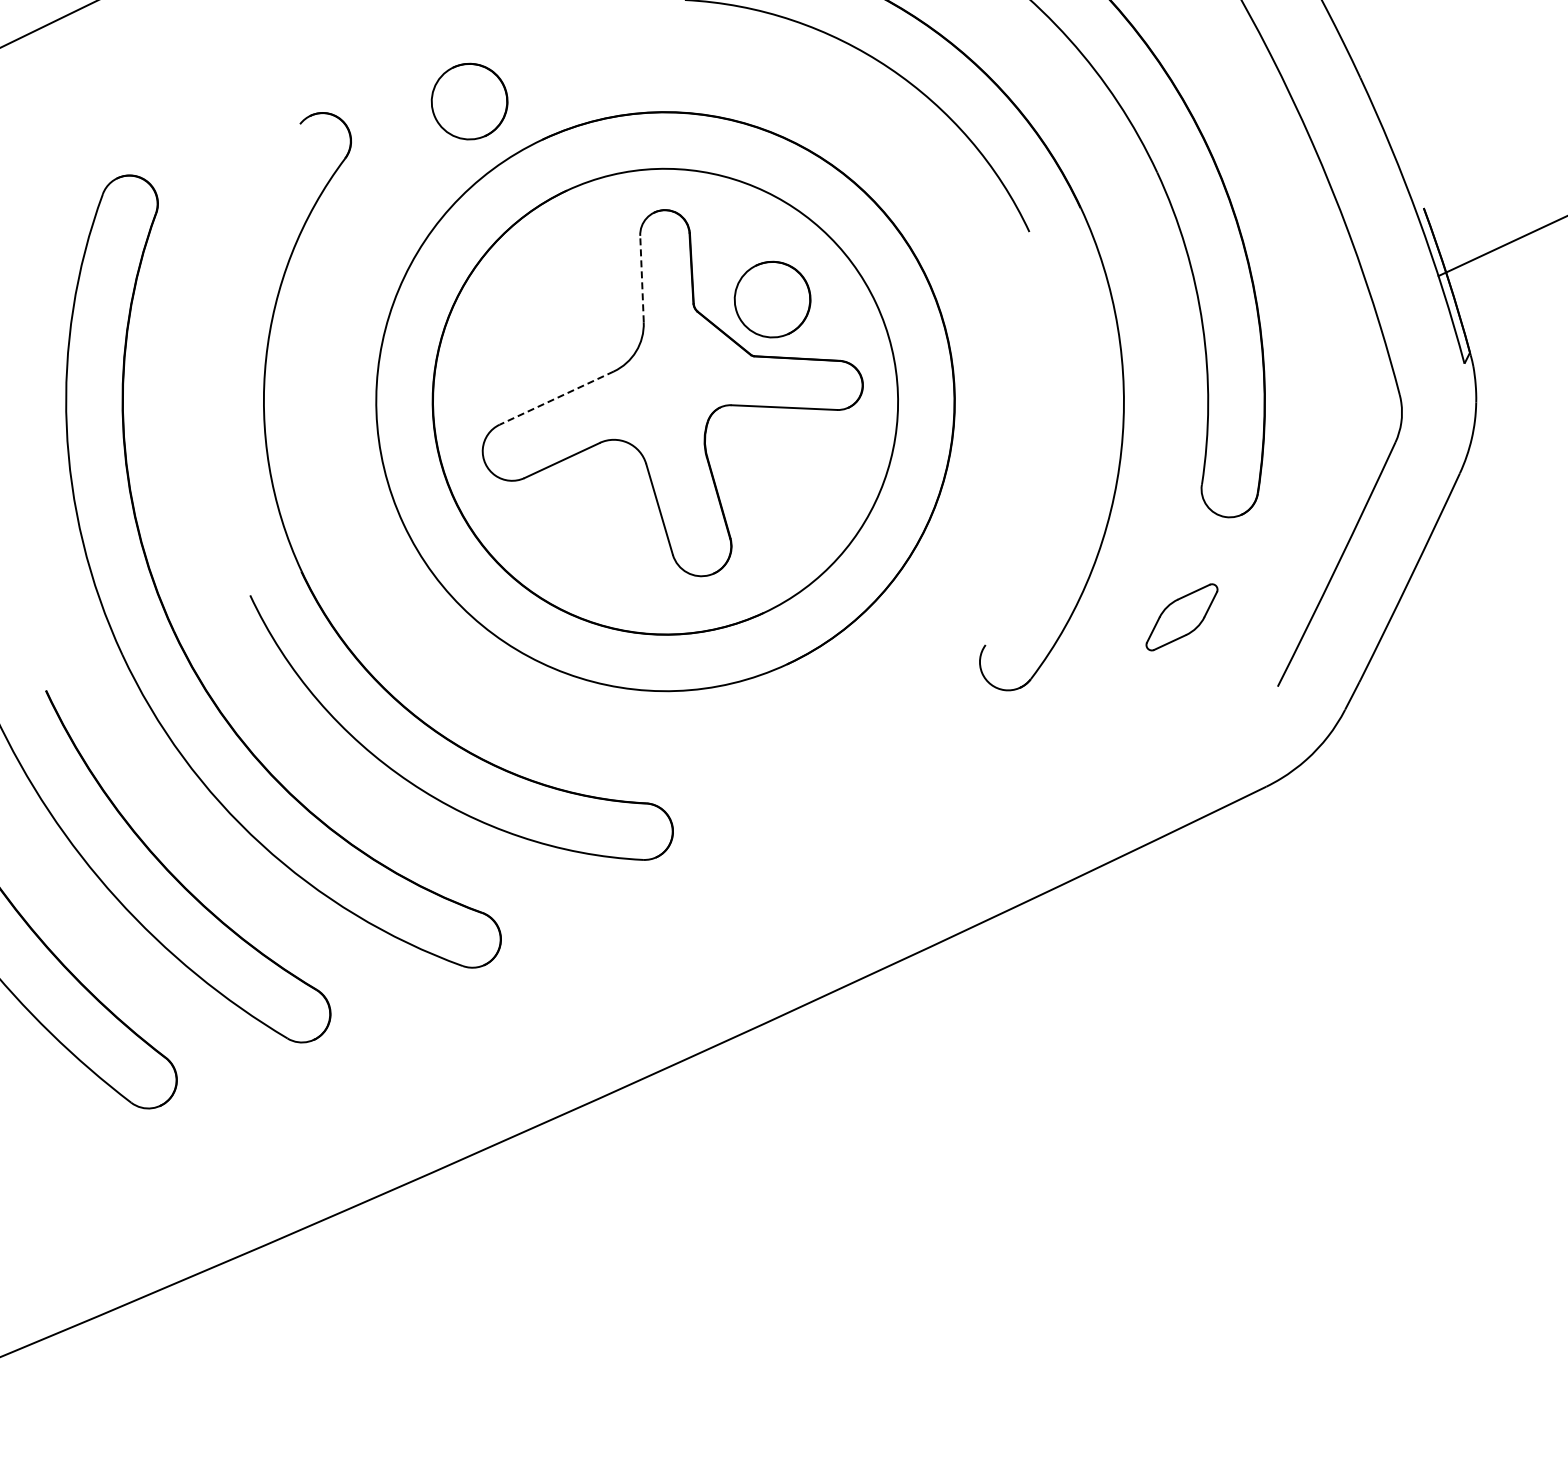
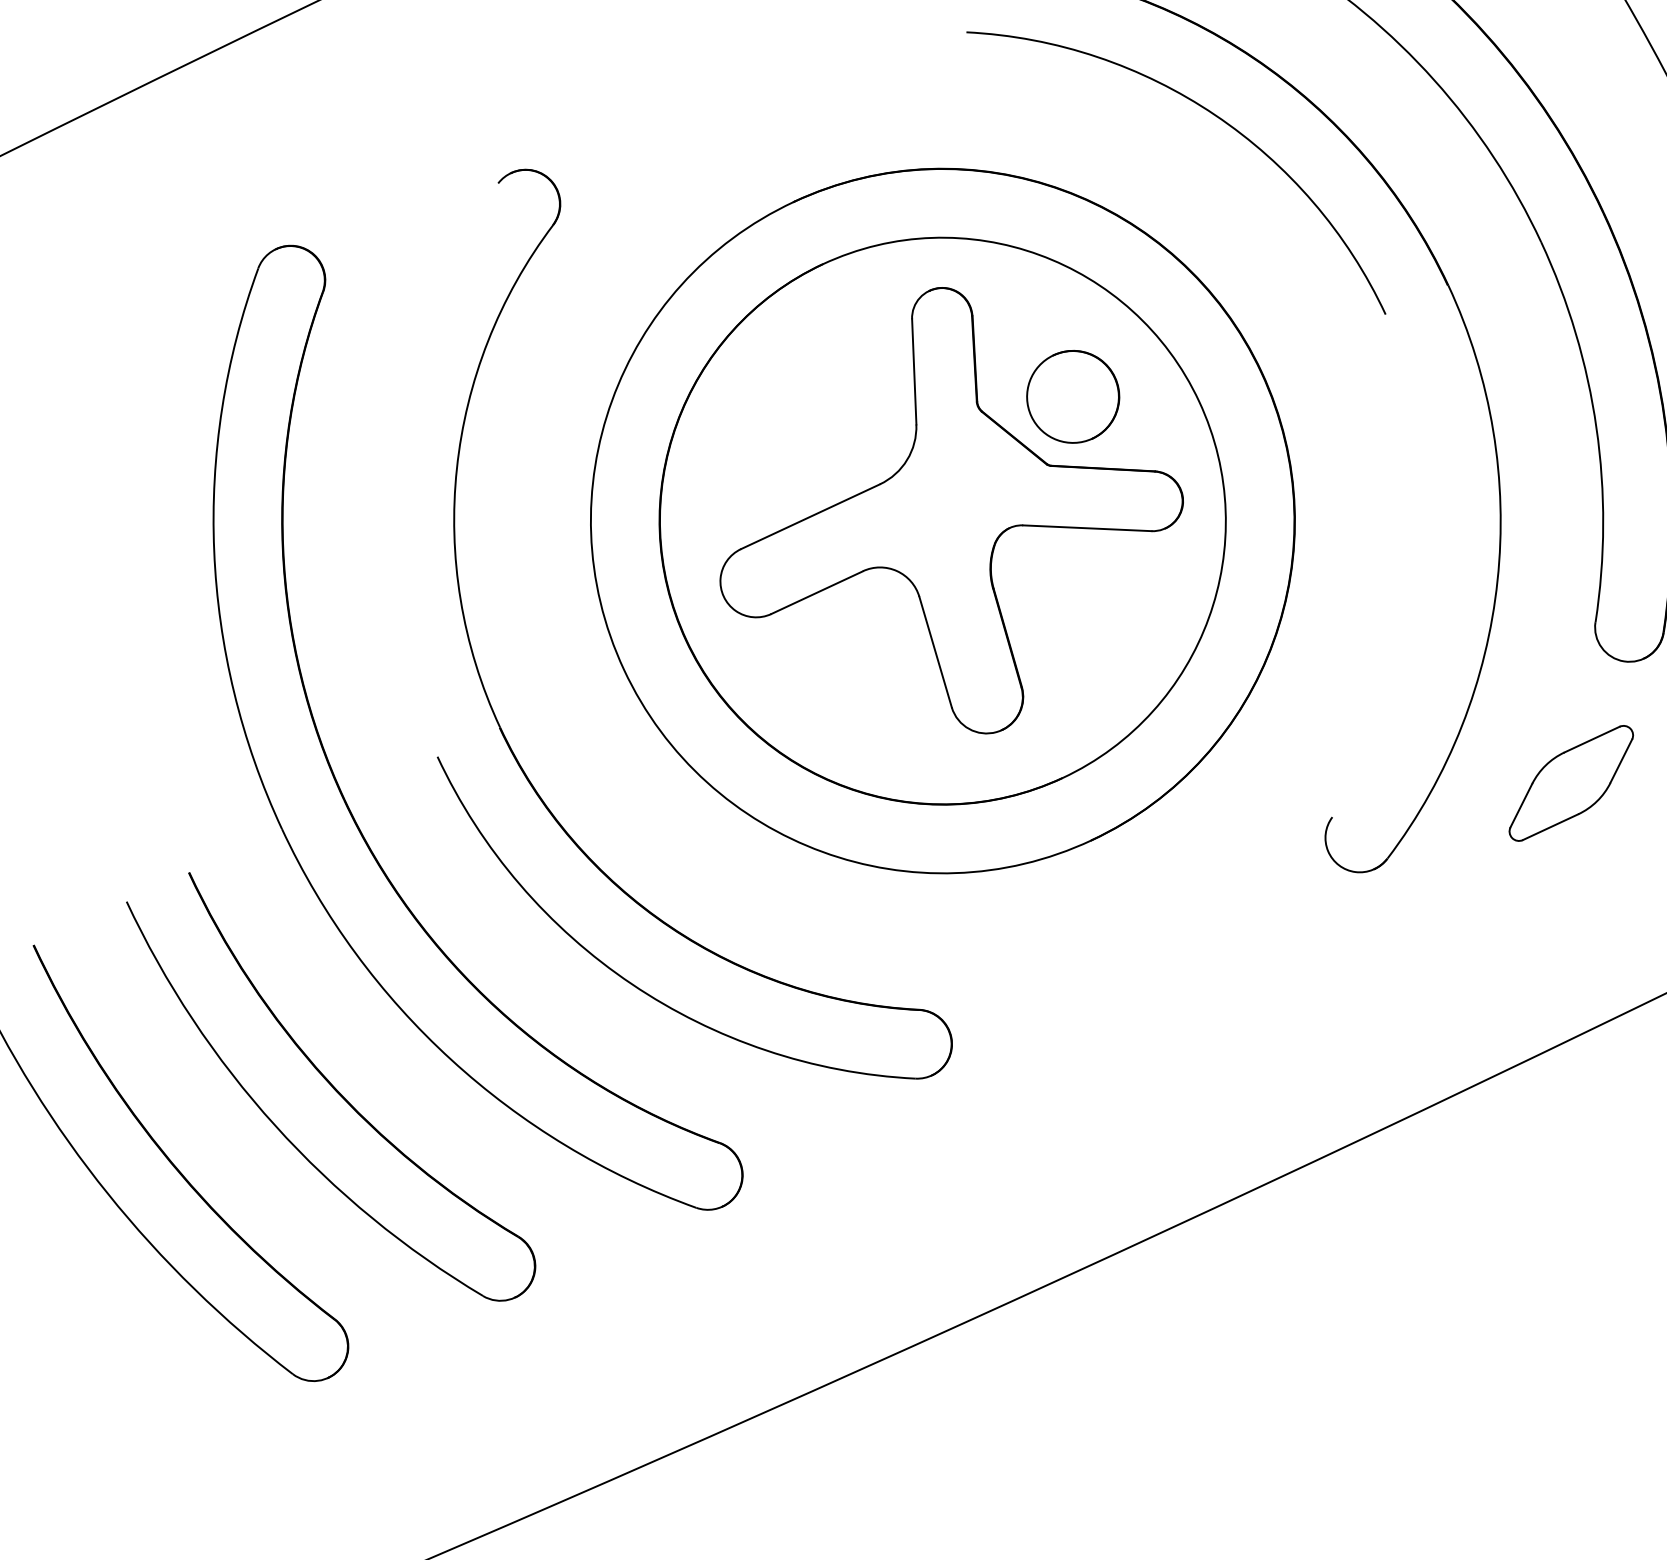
part: (469, 101) -> (704, 155), removed
line: (642, 278) -> (914, 371), dashed -> solid
line: (556, 398) -> (810, 517), dashed -> solid
part: (1181, 617) -> (1570, 783), size x1.43

